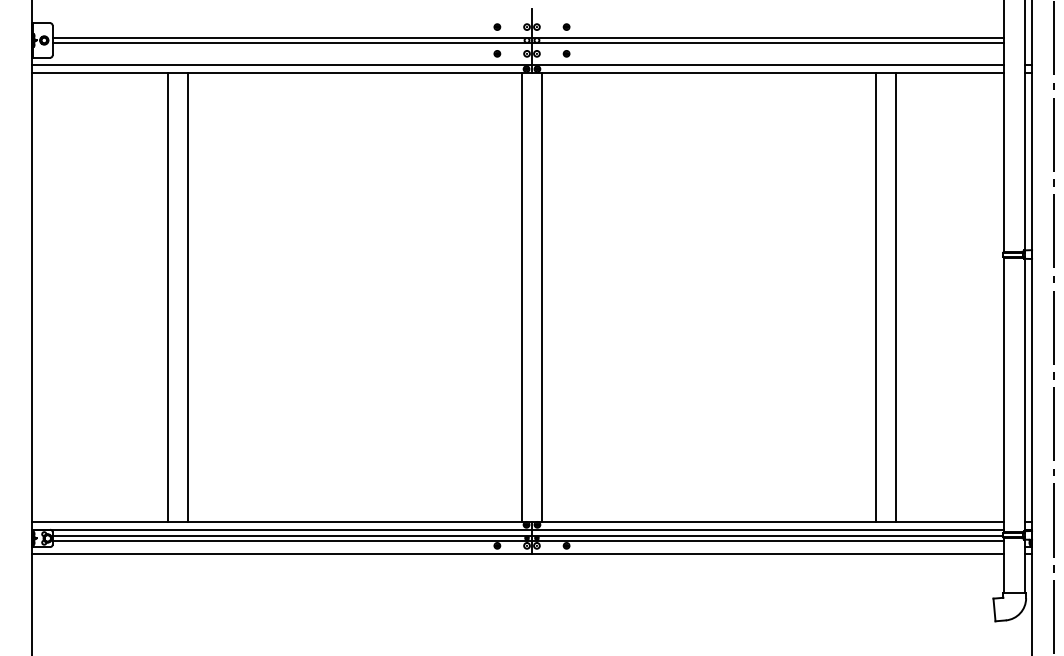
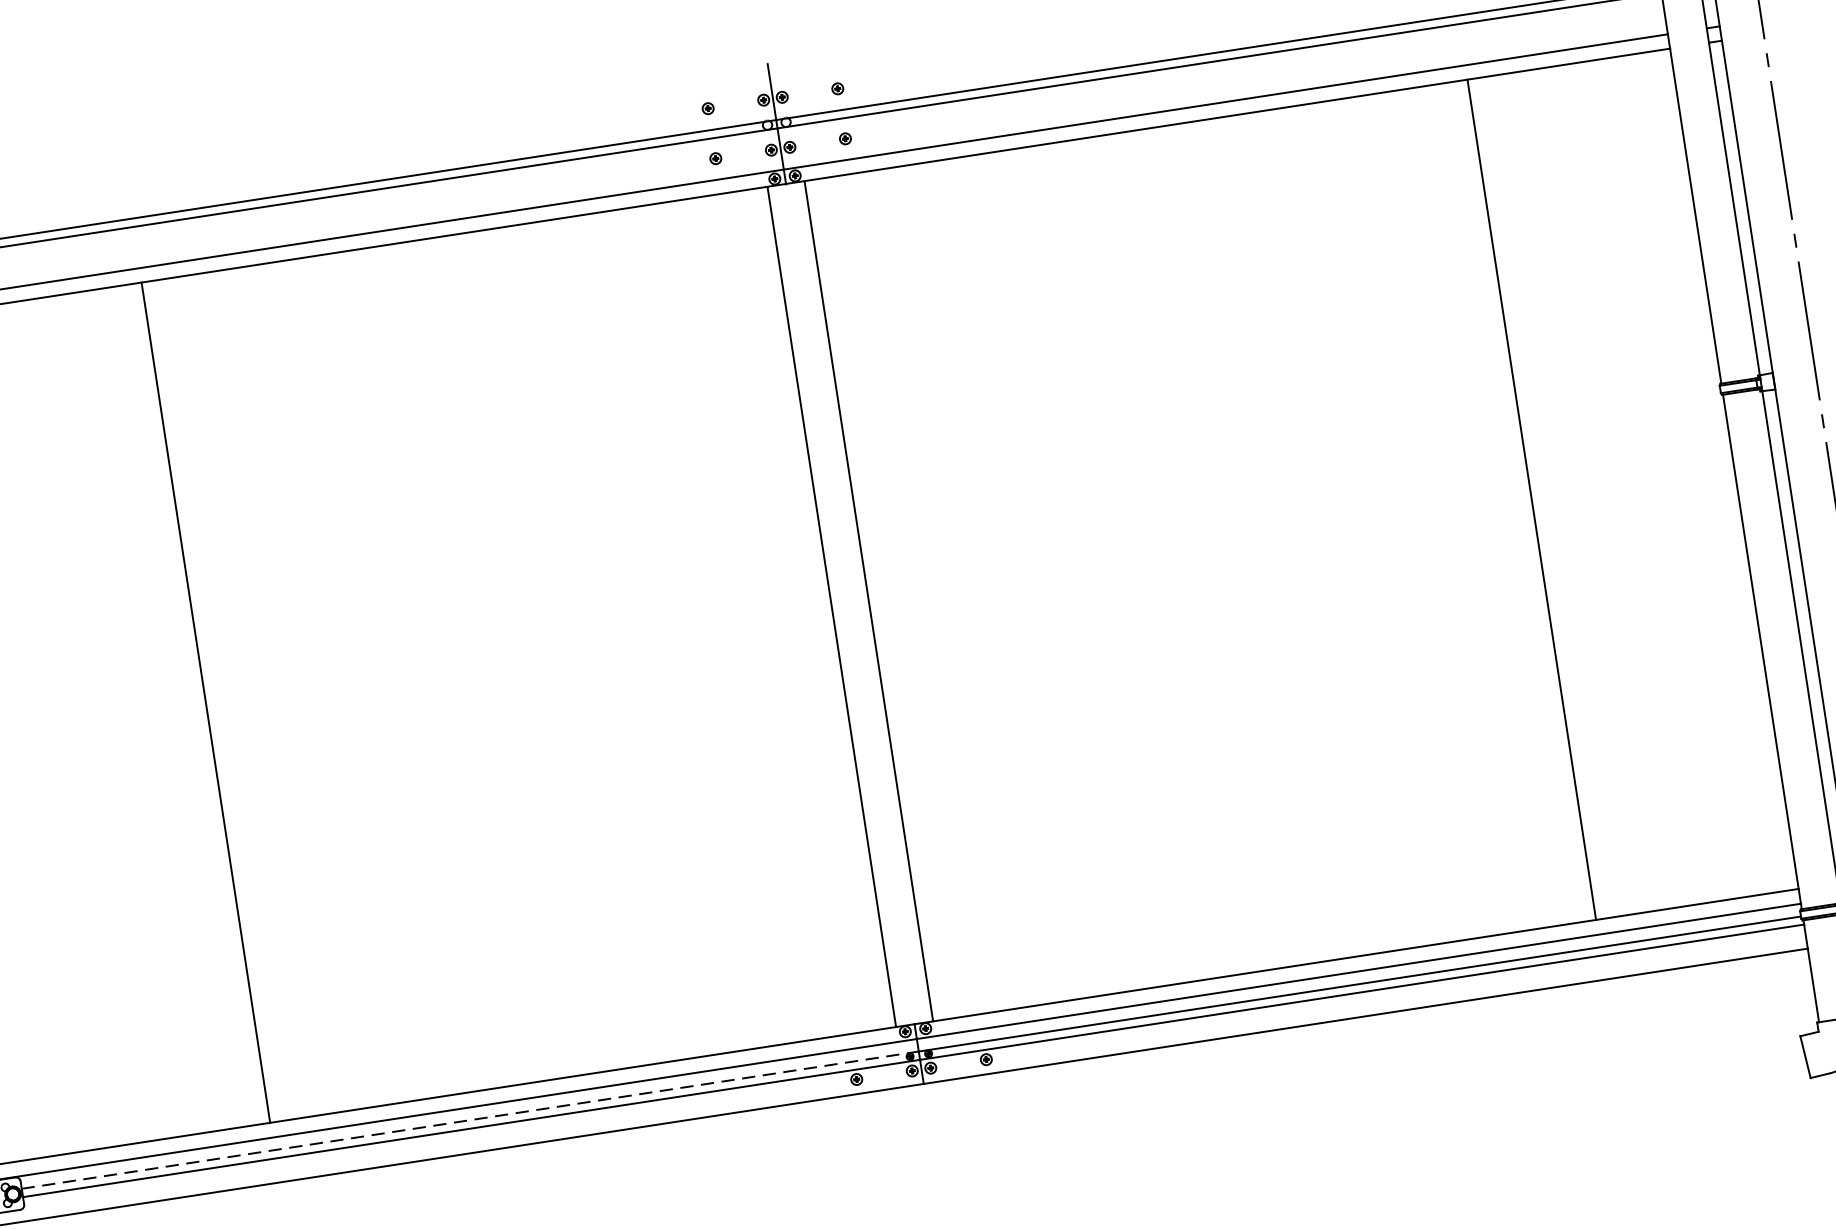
line: (167, 296) -> (167, 707), removed
line: (876, 296) -> (1494, 504), removed
line: (292, 536) -> (470, 1120), solid -> dashed

